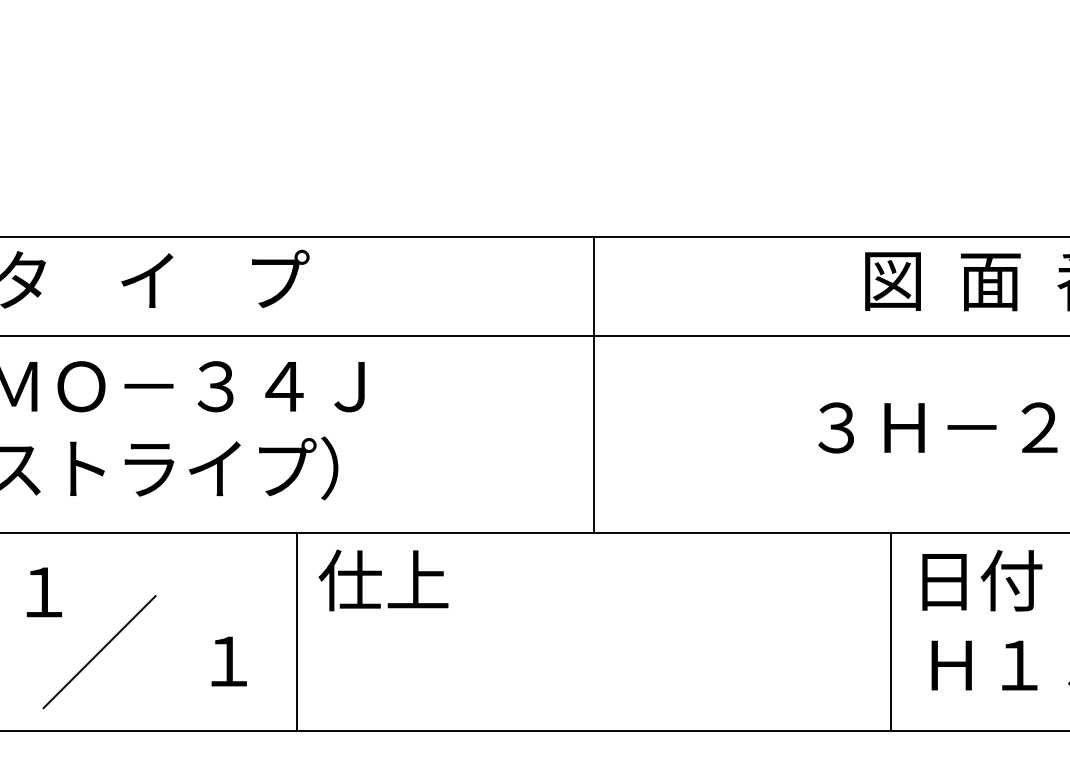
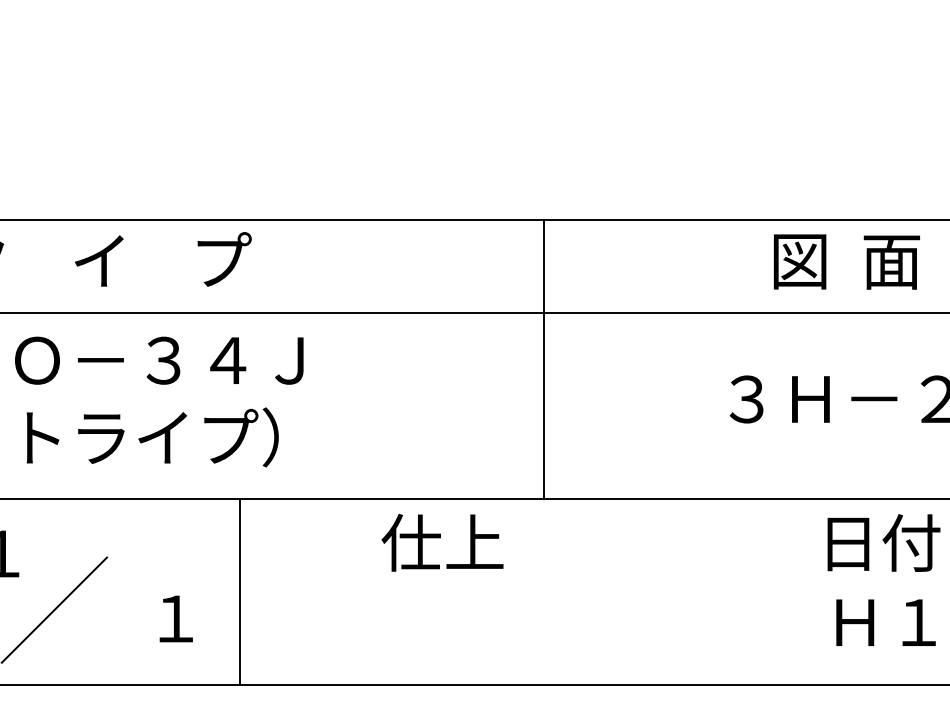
line: (594, 384) -> (543, 358), moved
text: (383, 580) -> (442, 542), moved
line: (891, 632) -> (798, 591), removed

